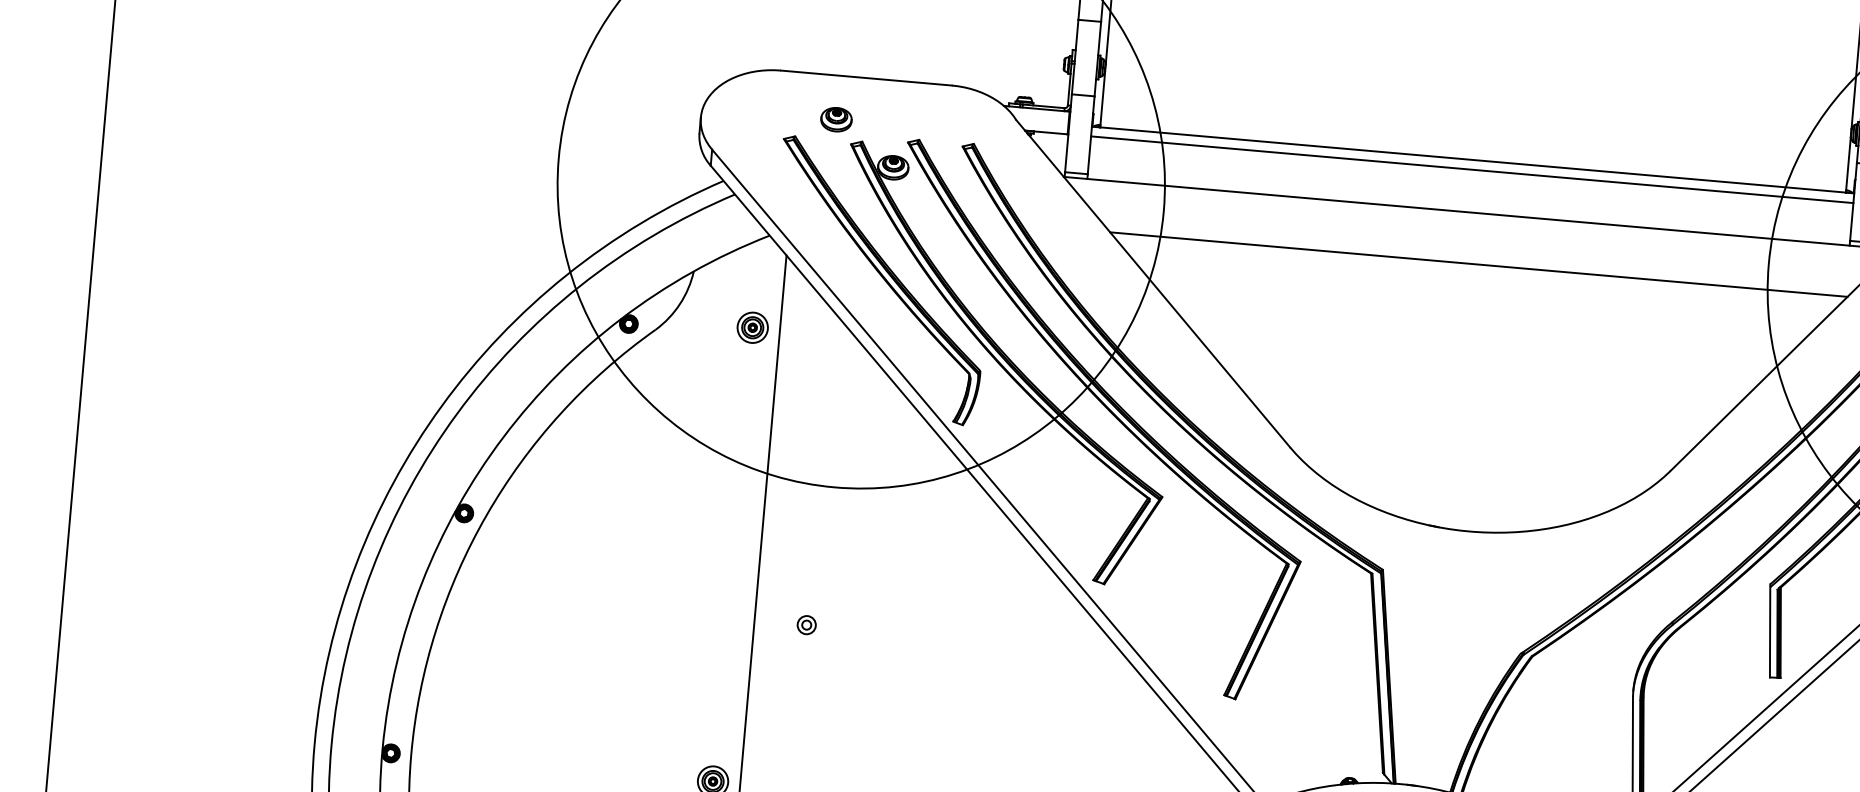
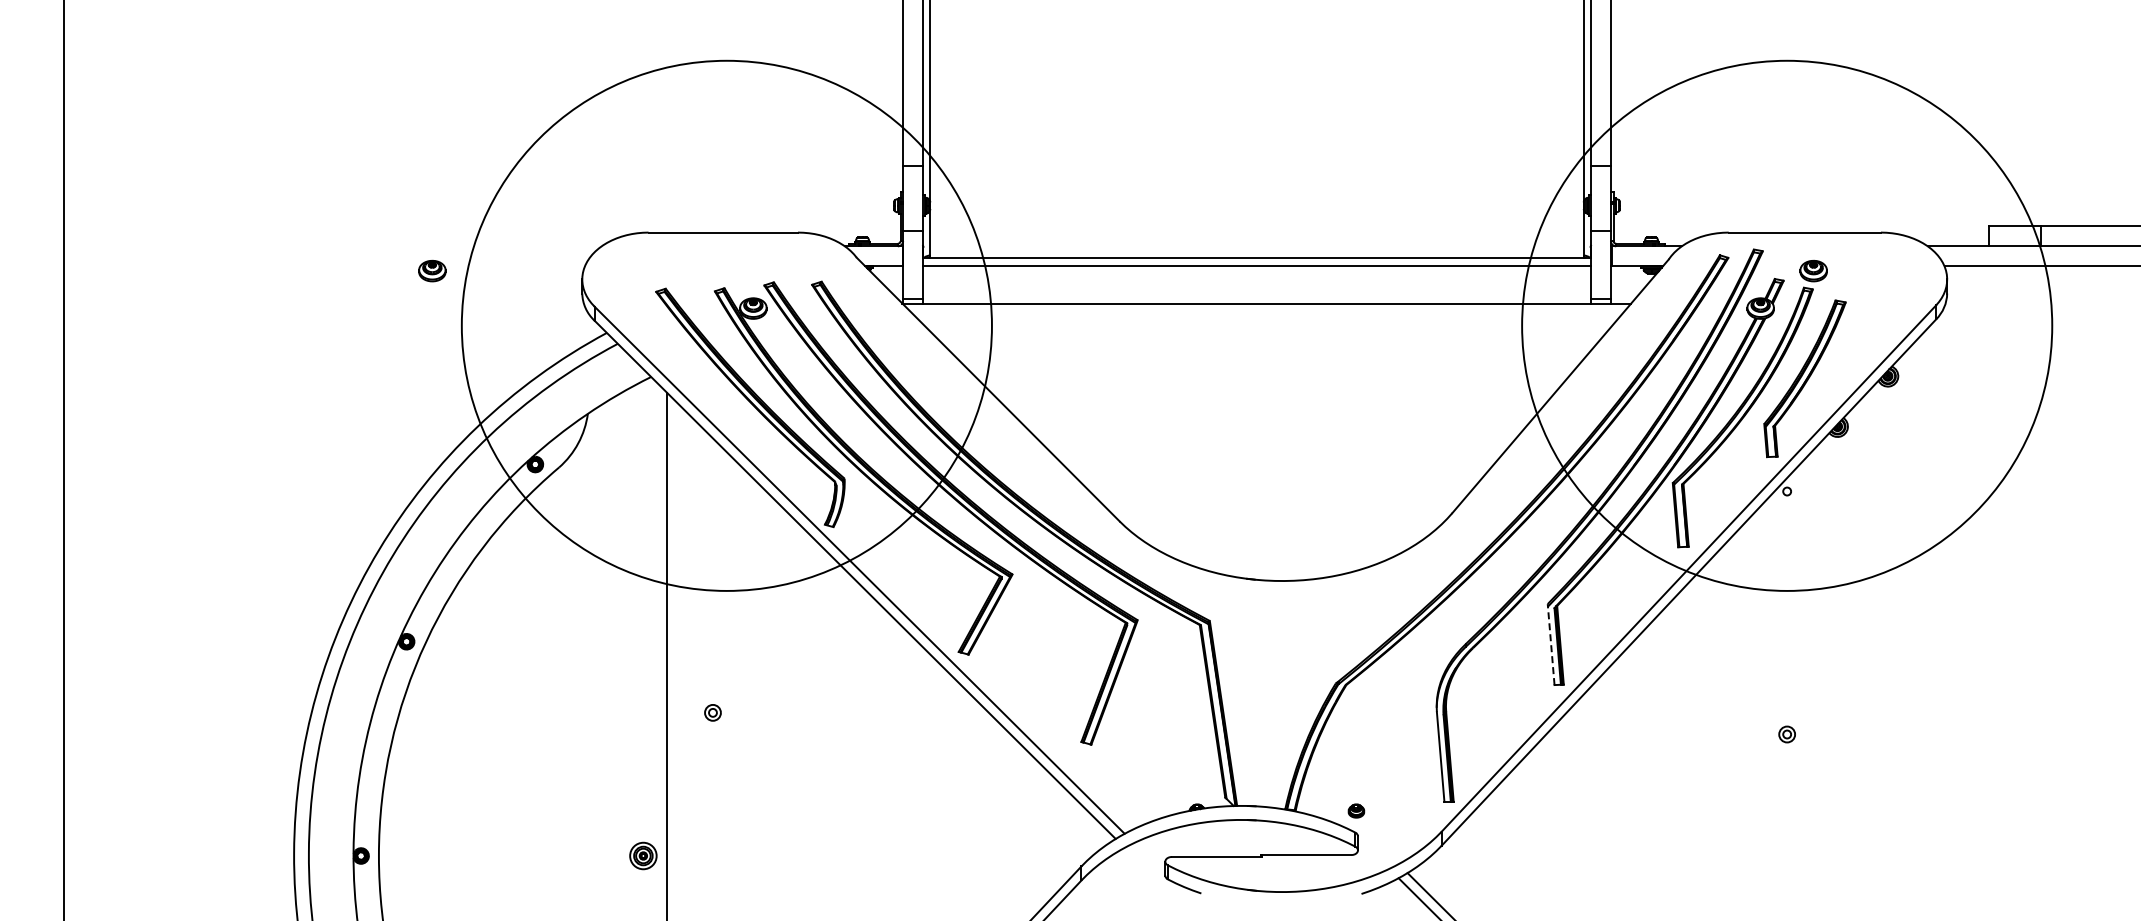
part: (836, 119) -> (432, 270), moved
line: (1478, 264) -> (1269, 348), removed
part: (752, 327) -> (643, 458), removed
line: (1770, 630) -> (1551, 644), solid -> dashed

